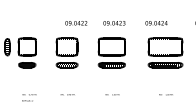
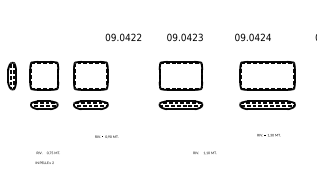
part: (66, 52) -> (89, 84), moved
text: (67, 94) -> (106, 136), moved
text: (112, 94) -> (204, 152), moved
text: (165, 94) -> (267, 134), moved

